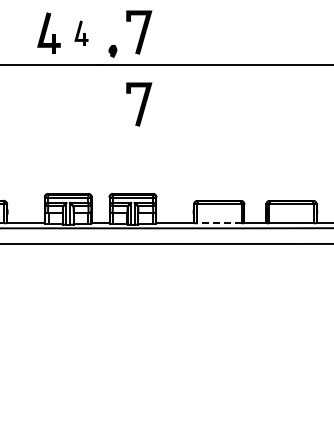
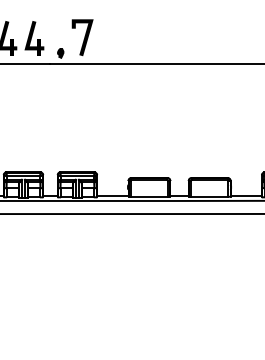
part: (81, 32) -> (34, 37), size x1.67
line: (141, 104) -> (84, 97), removed
line: (218, 223) -> (148, 196), dashed -> solid

